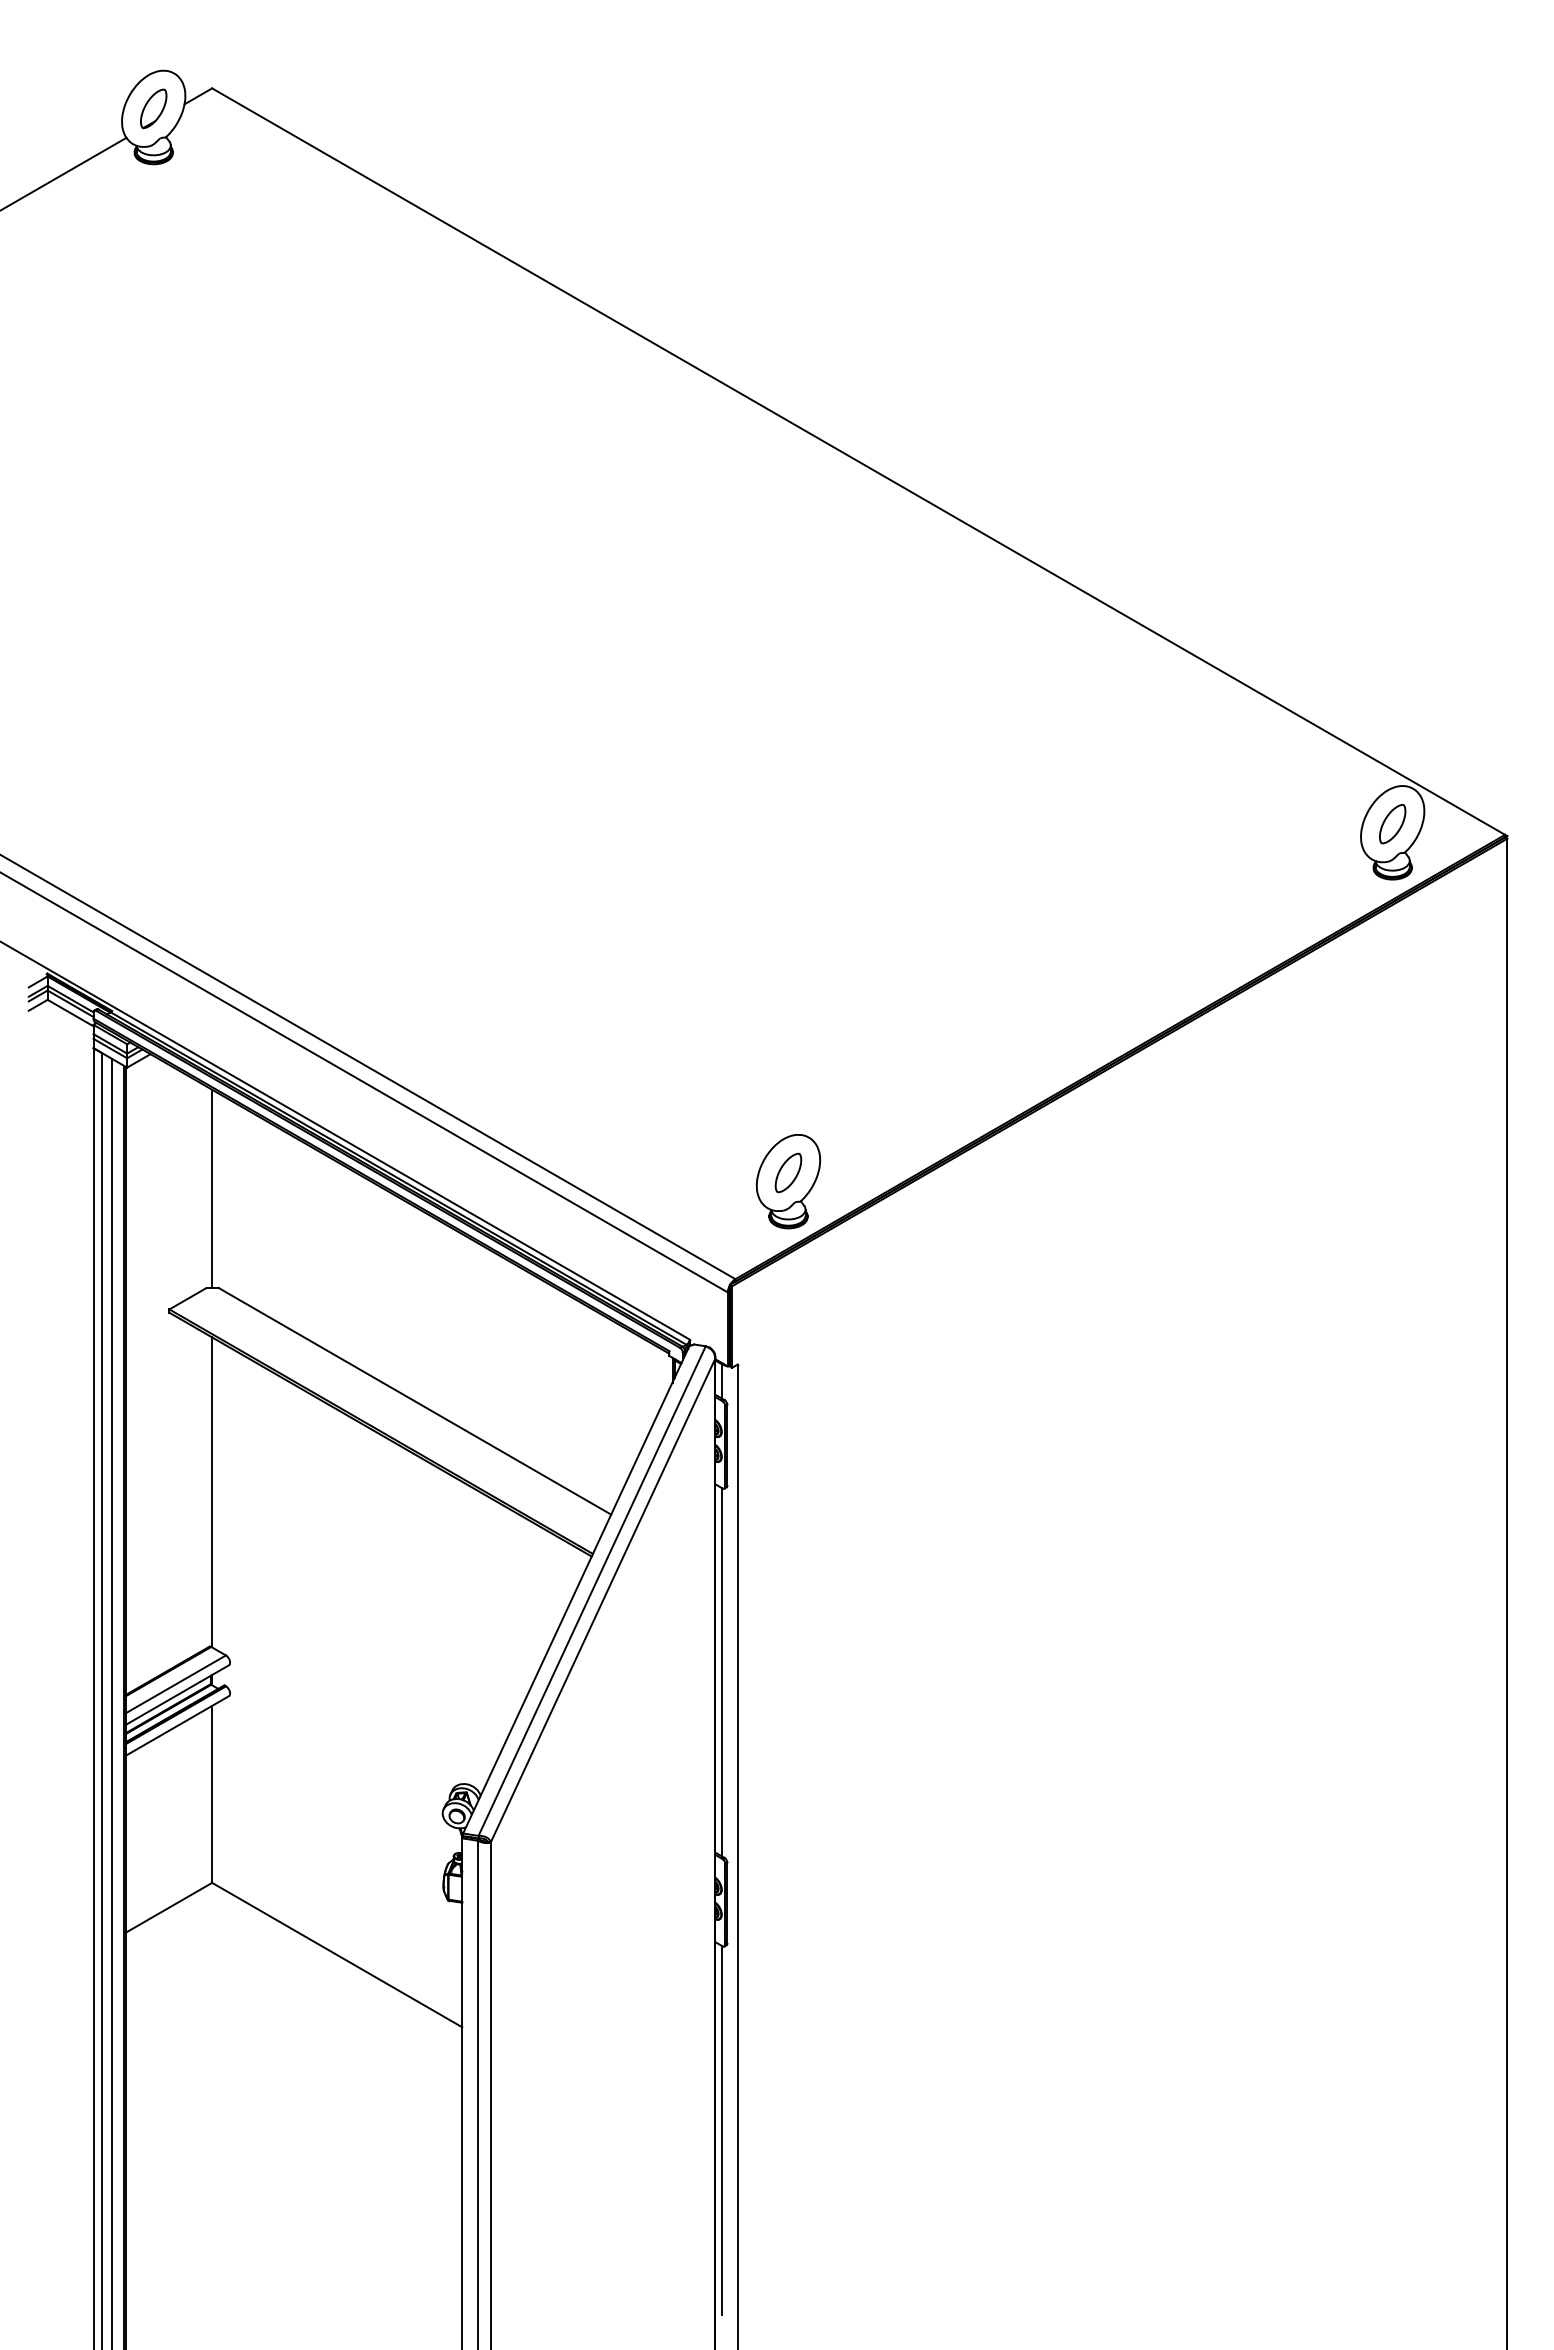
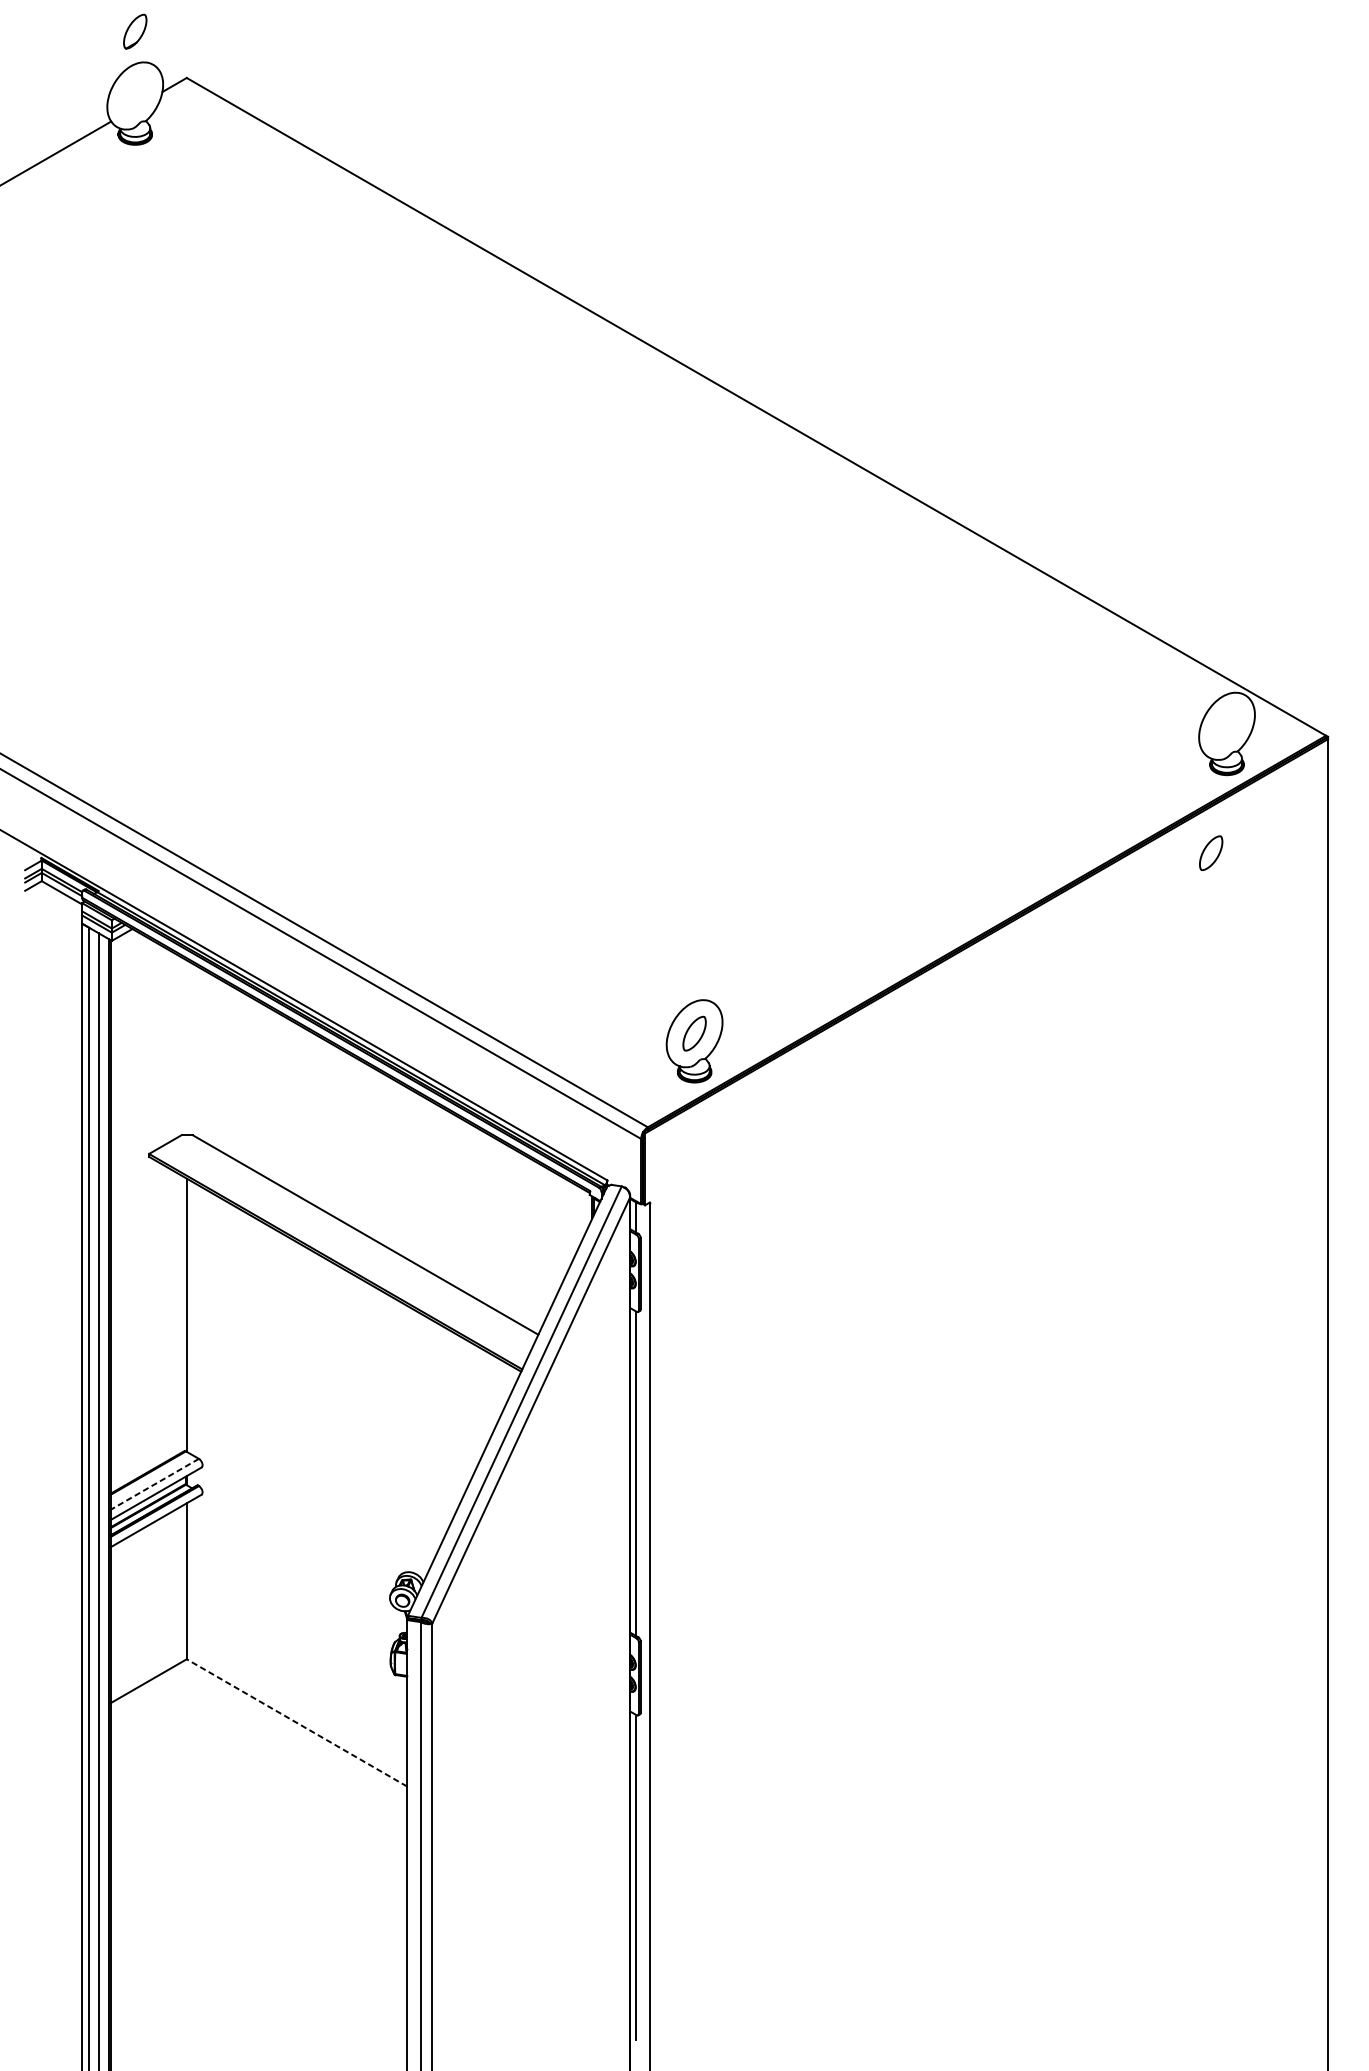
part: (153, 108) -> (135, 31), moved
part: (1392, 824) -> (1211, 853), moved
line: (212, 1188) -> (187, 1047), removed
line: (176, 1684) -> (155, 1484), solid -> dashed
line: (336, 1954) -> (296, 1722), solid -> dashed

